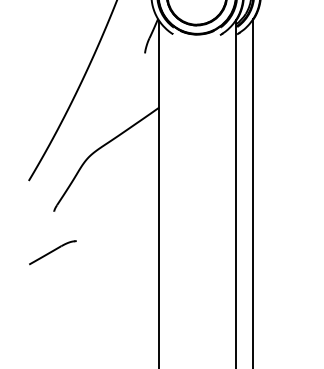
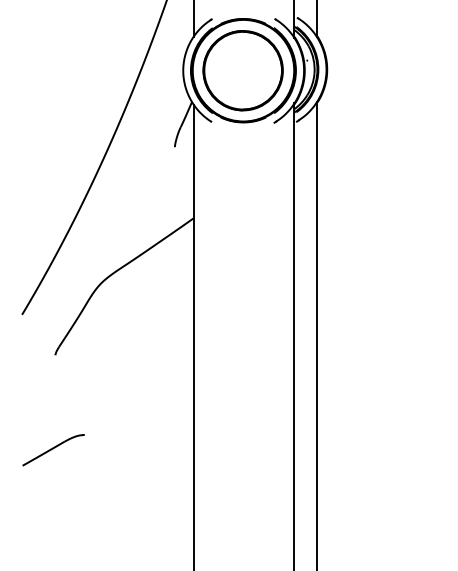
part: (52, 252) -> (53, 450), moved

